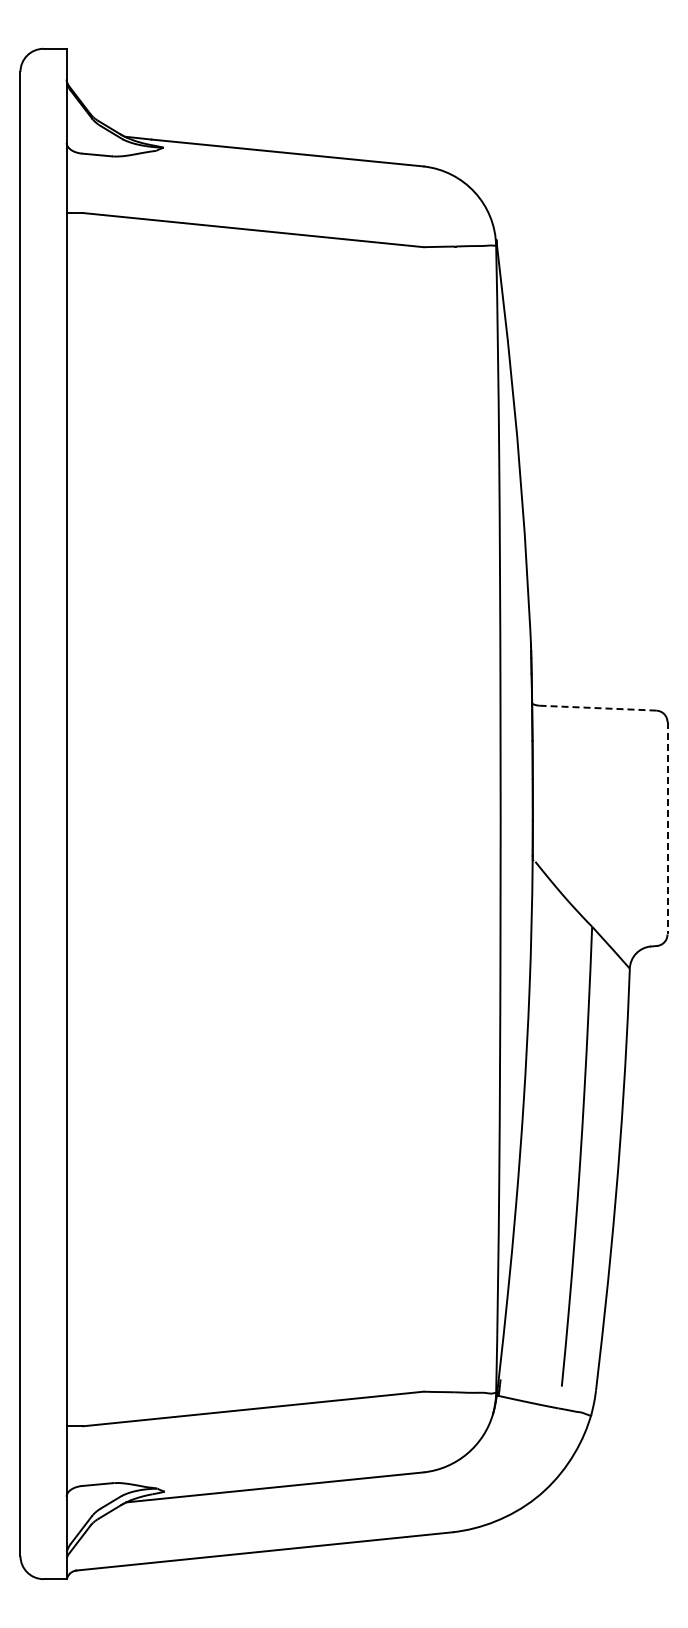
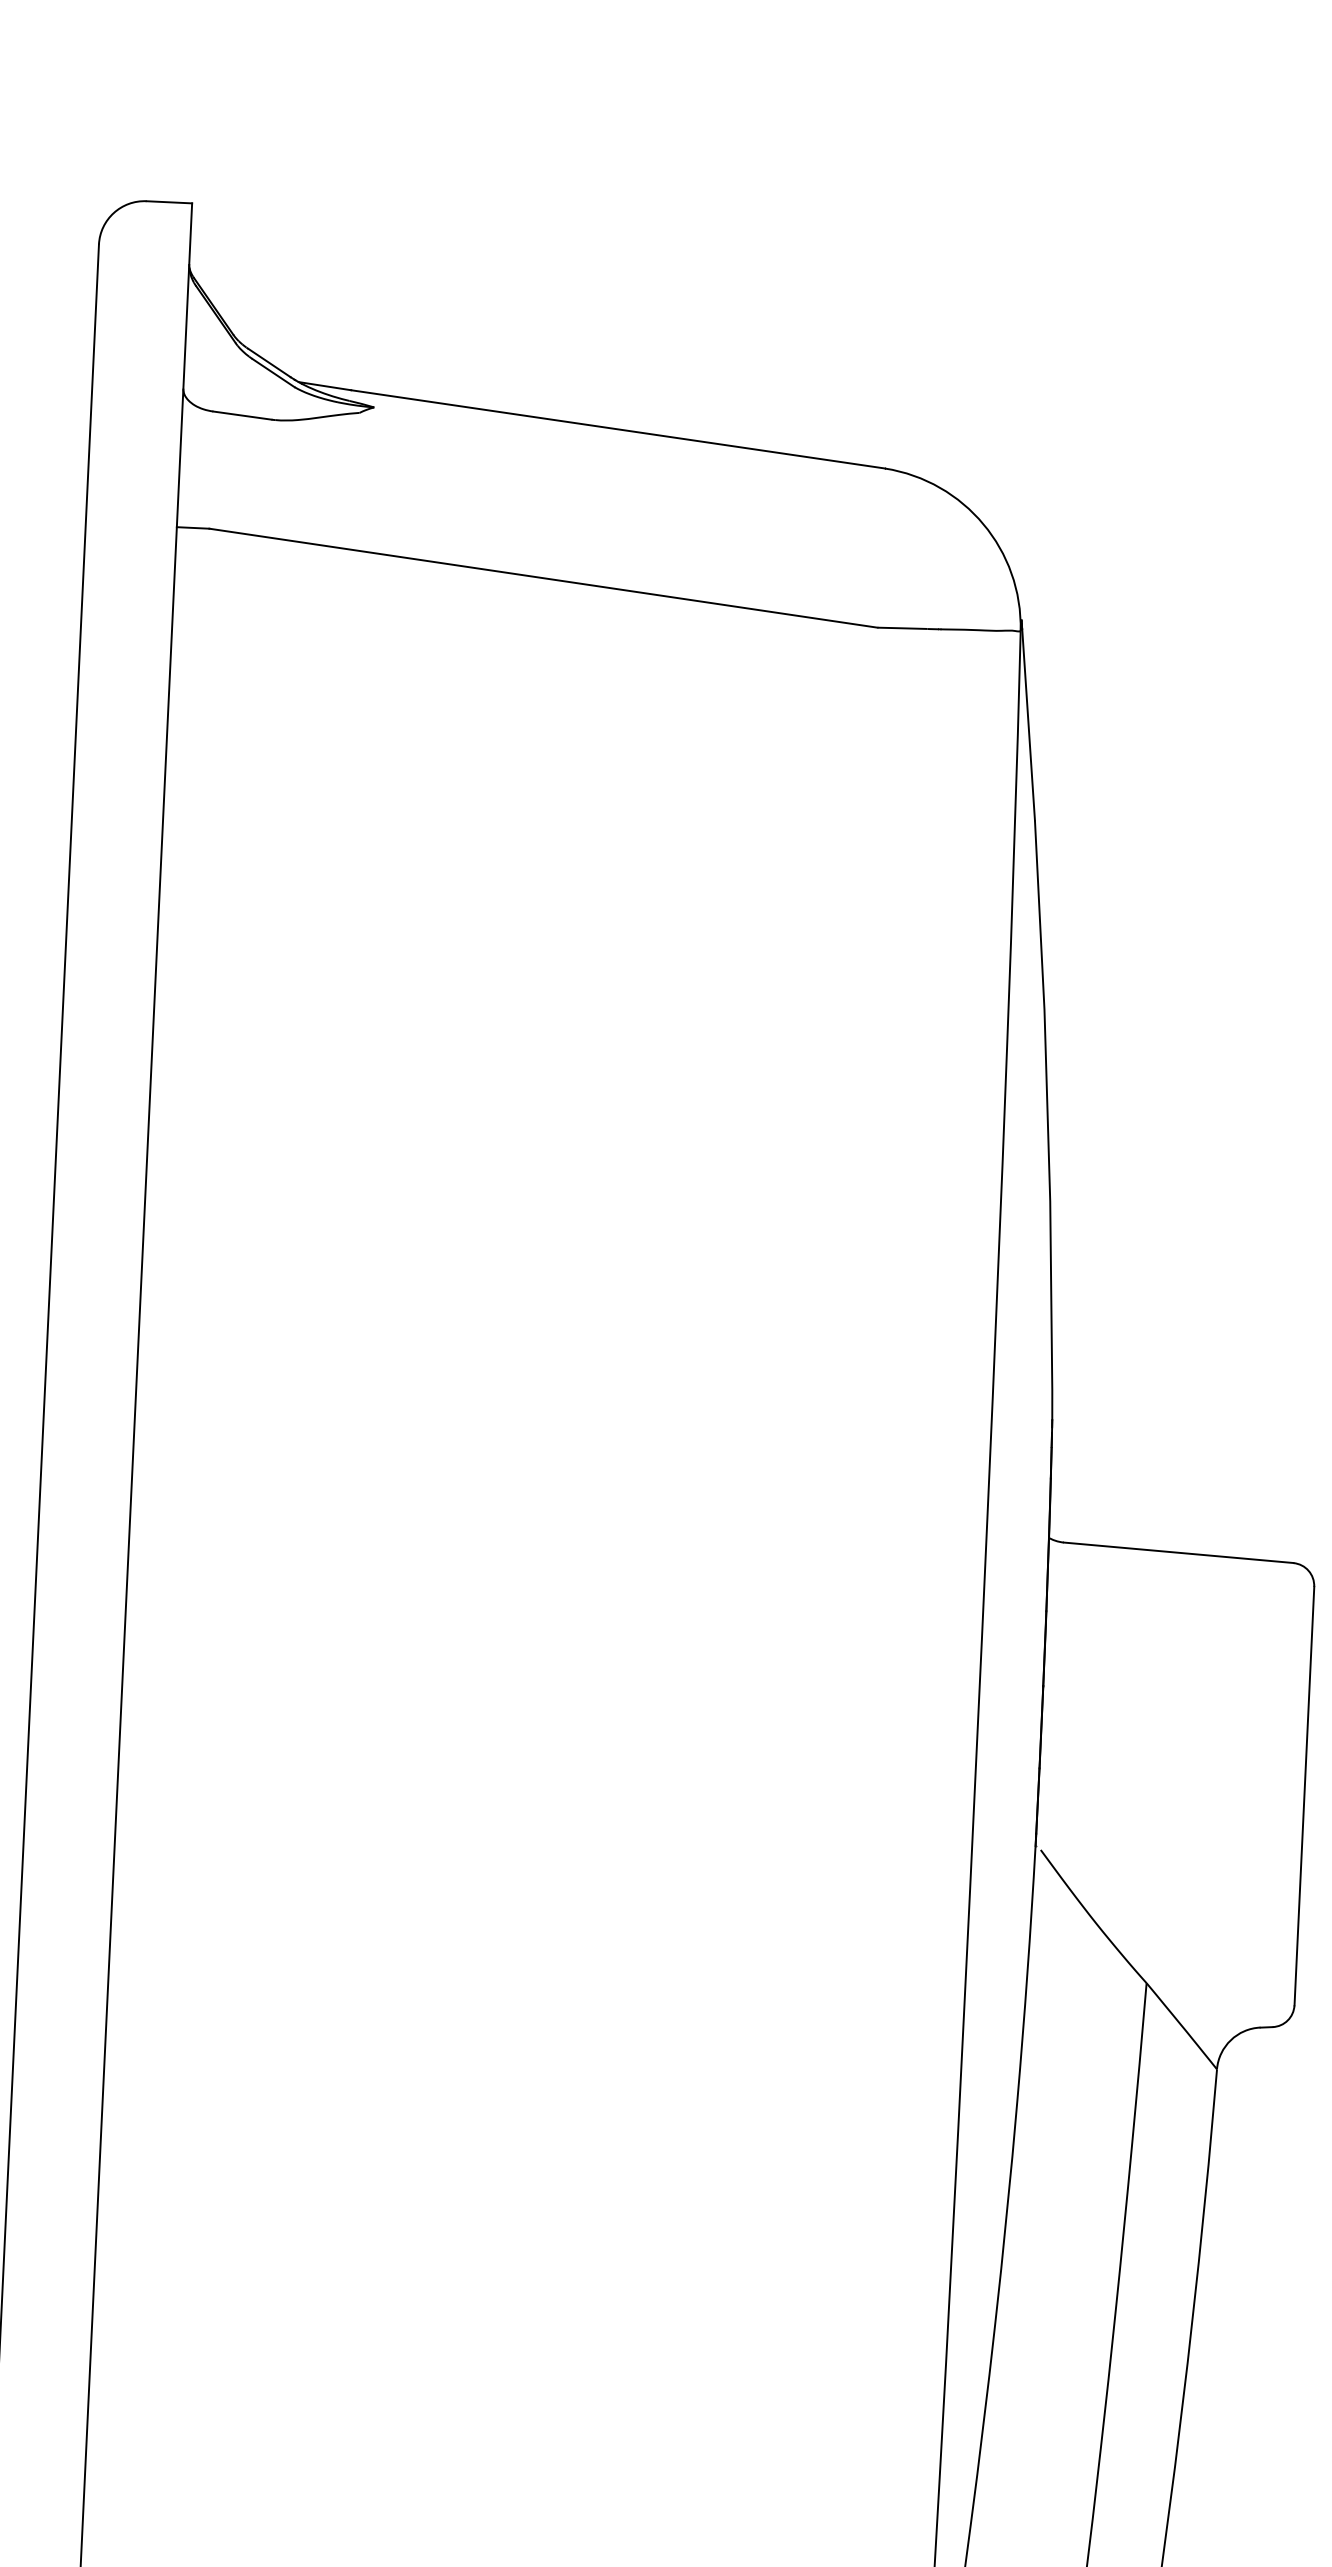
line: (597, 708) -> (1177, 1553), dashed -> solid
line: (667, 828) -> (1304, 1796), dashed -> solid

